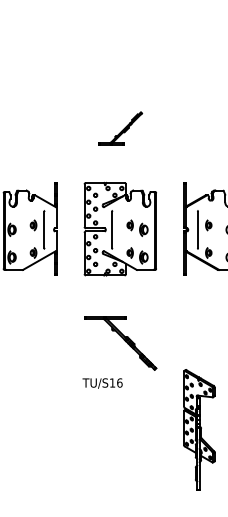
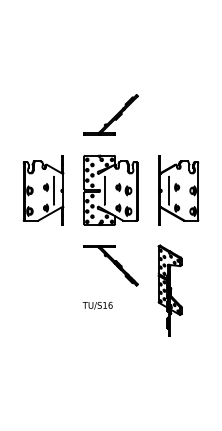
part: (119, 127) -> (110, 114), size x1.67
part: (119, 343) -> (110, 265), moved
part: (198, 429) -> (169, 290), moved

